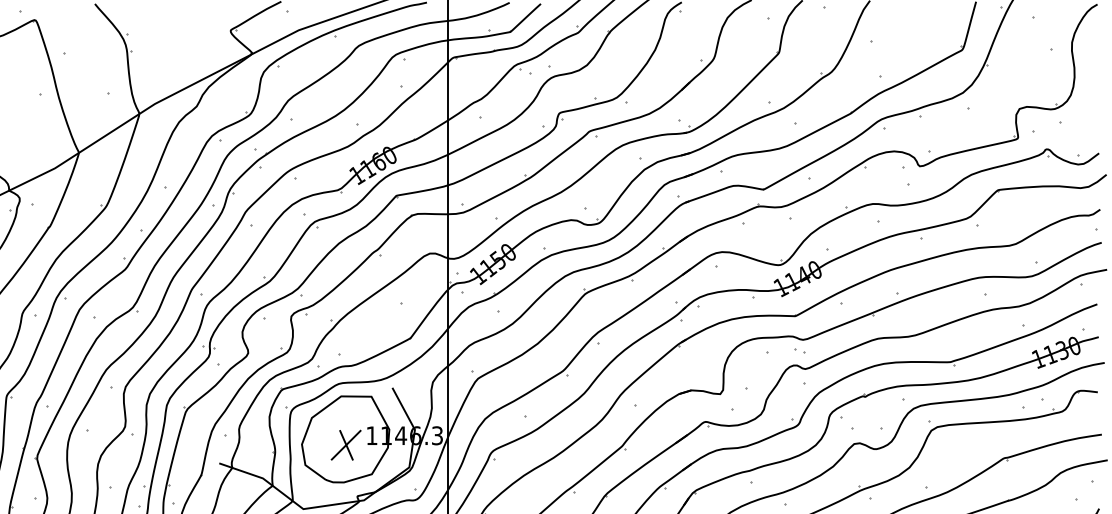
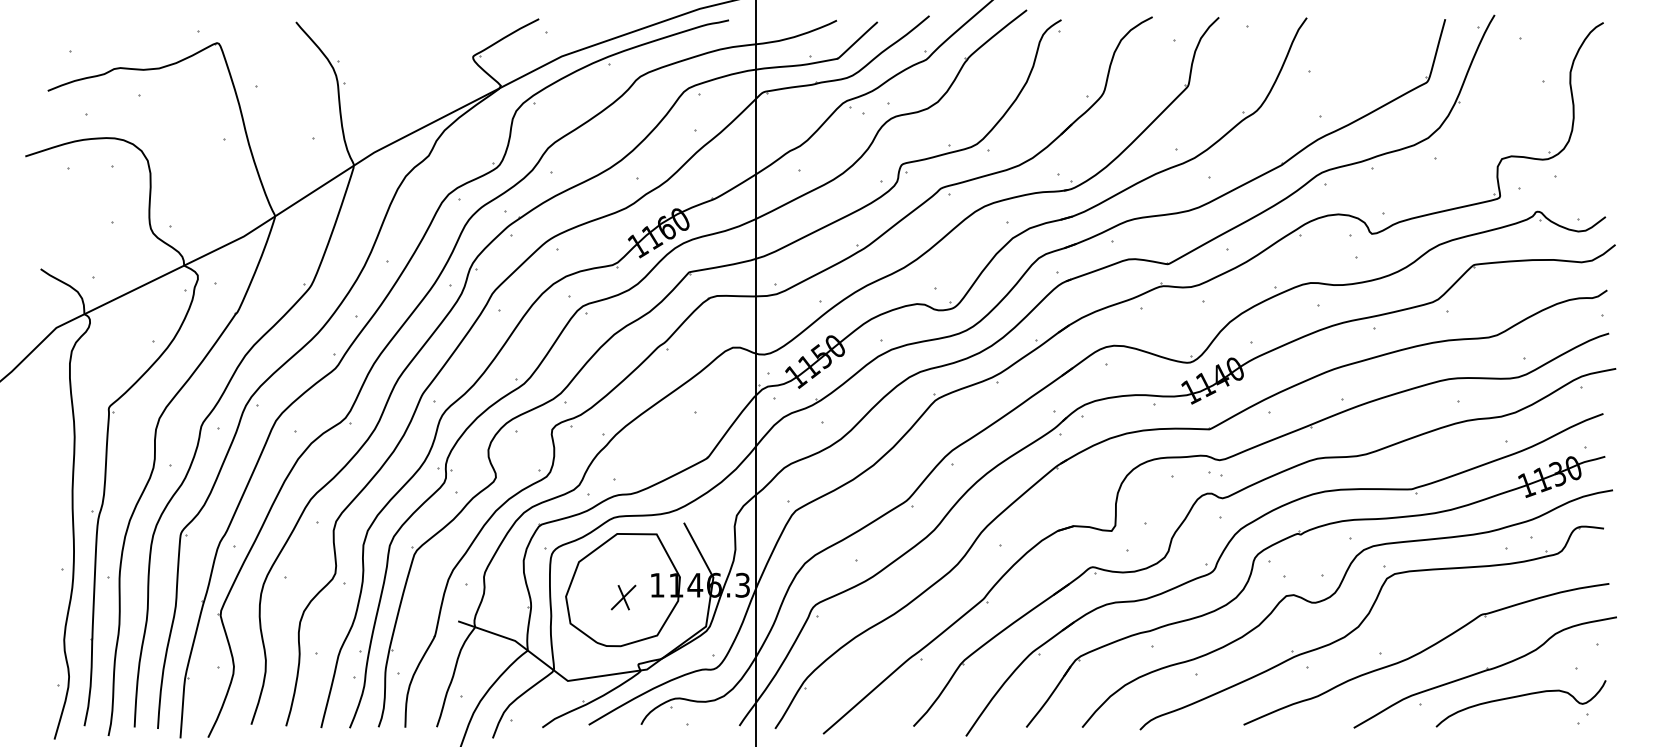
part: (346, 445) -> (623, 597), size x0.62

